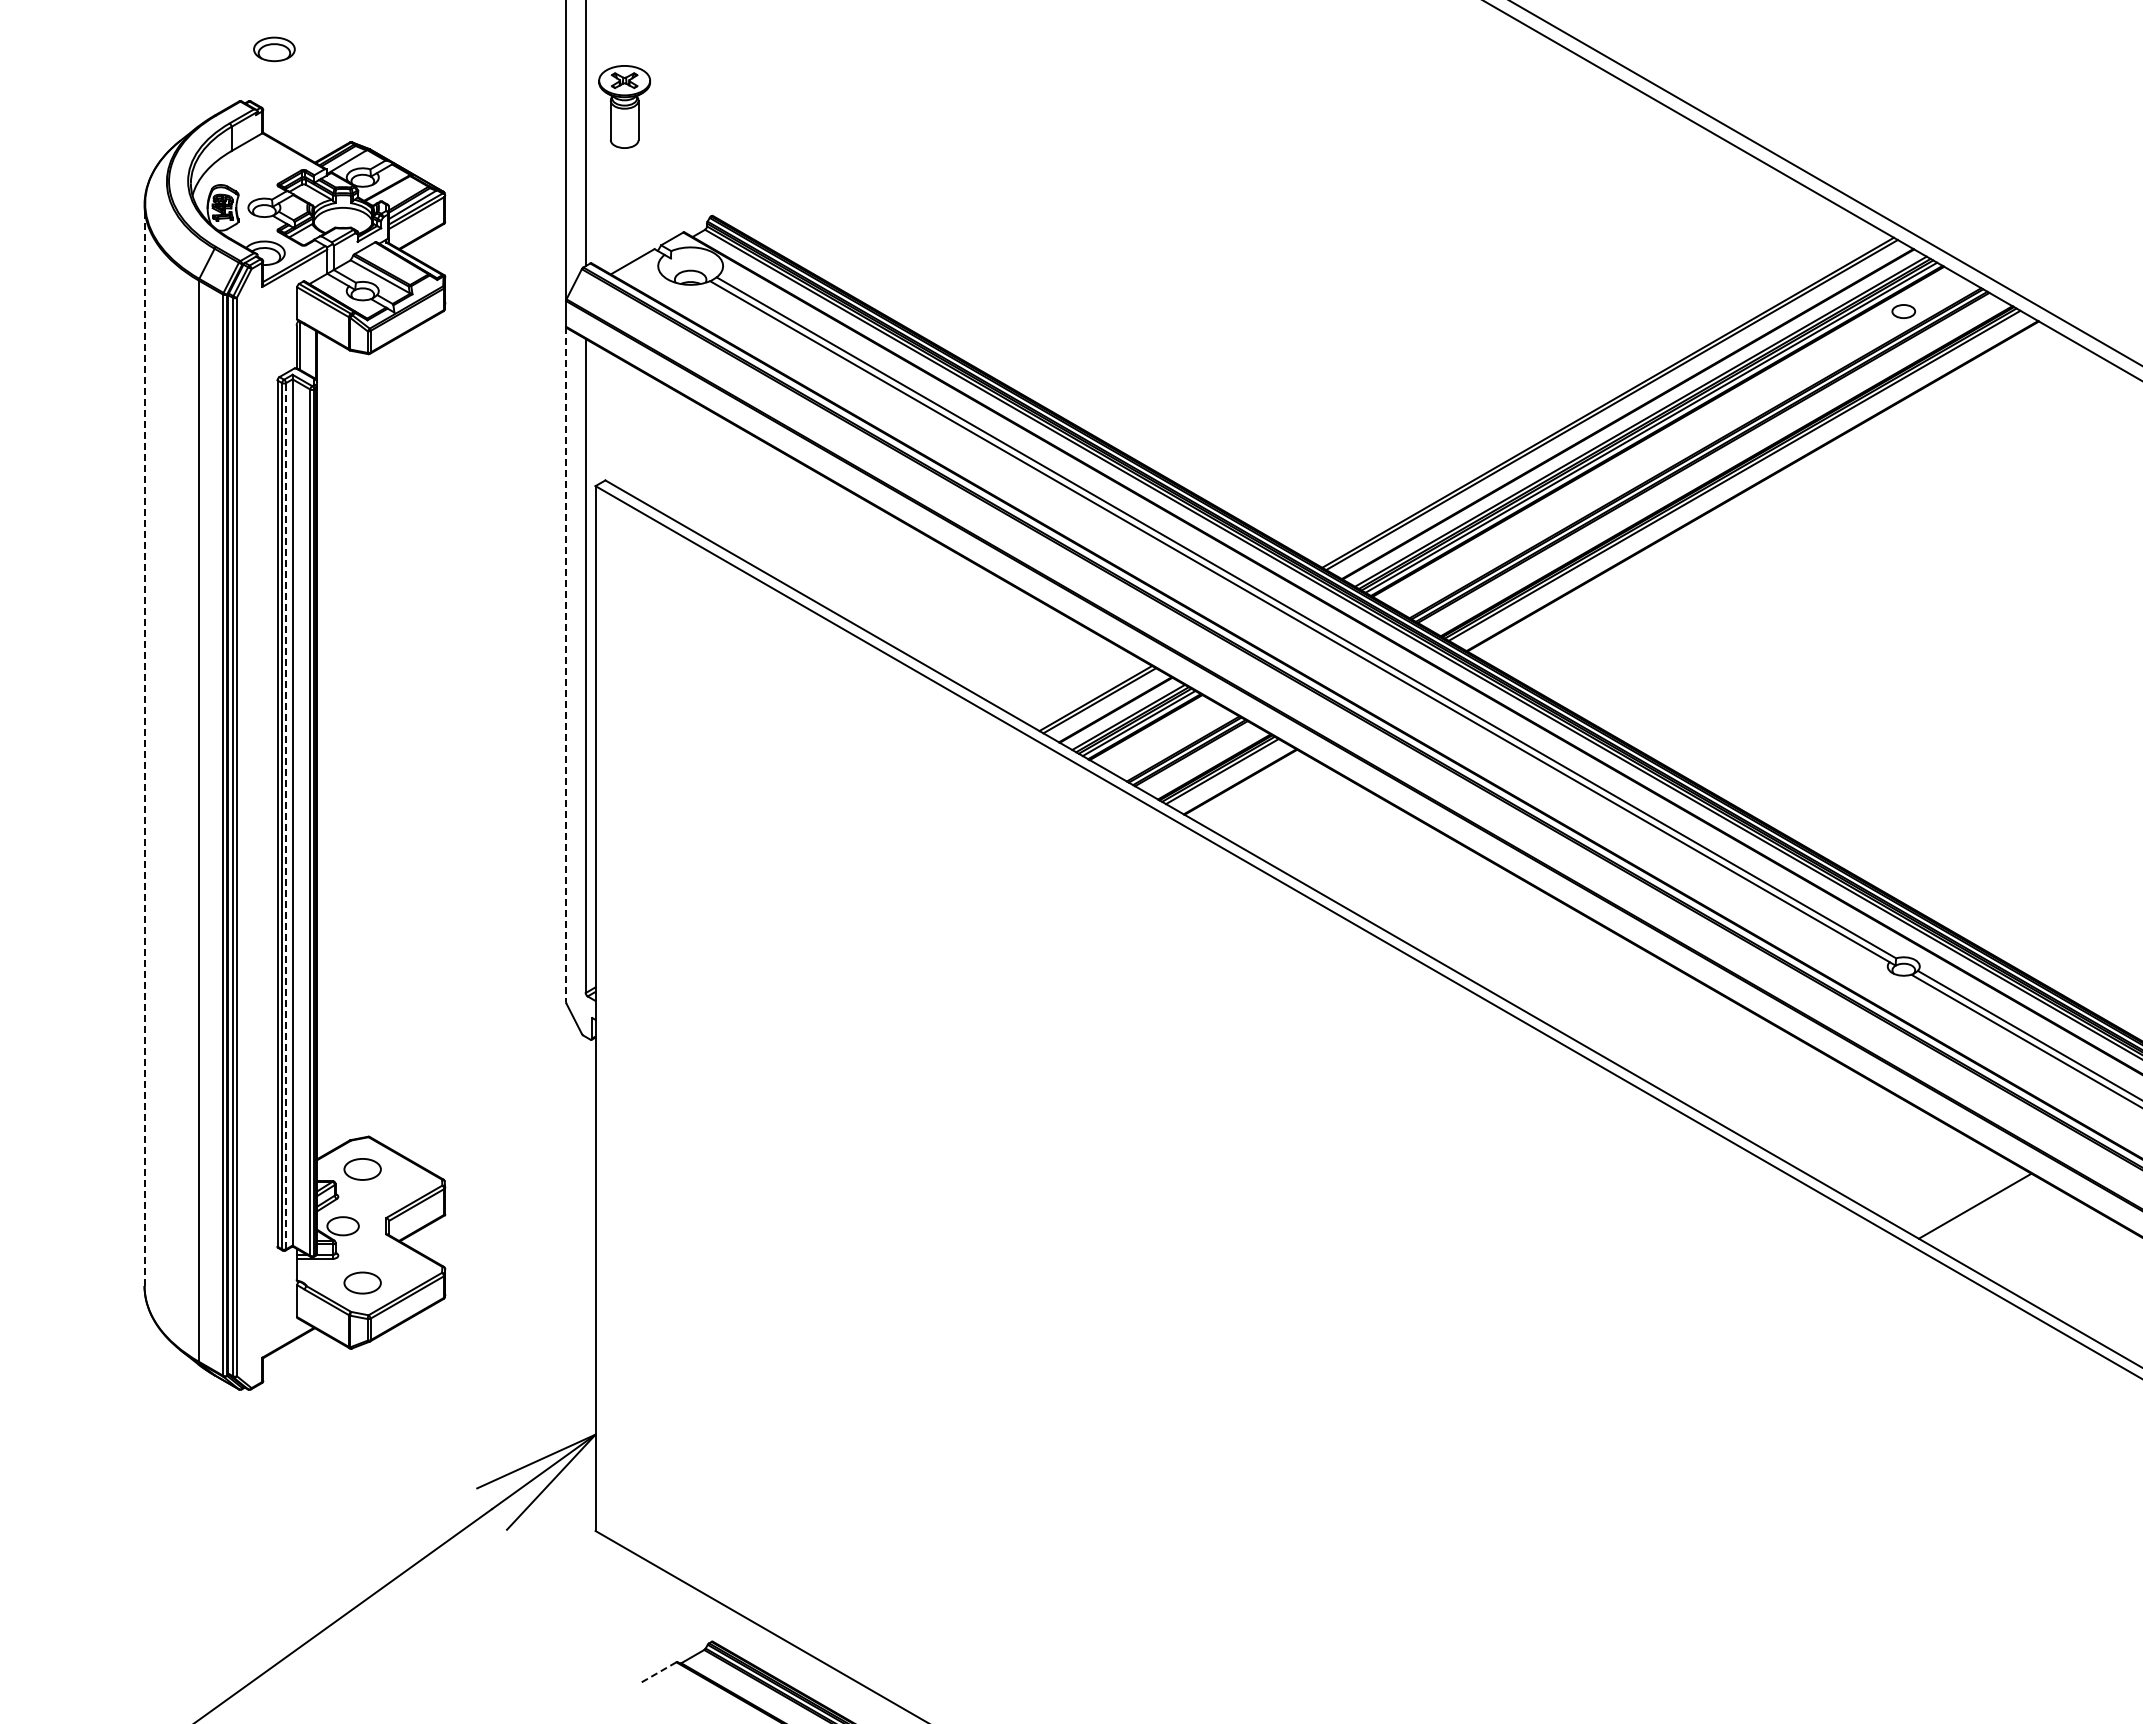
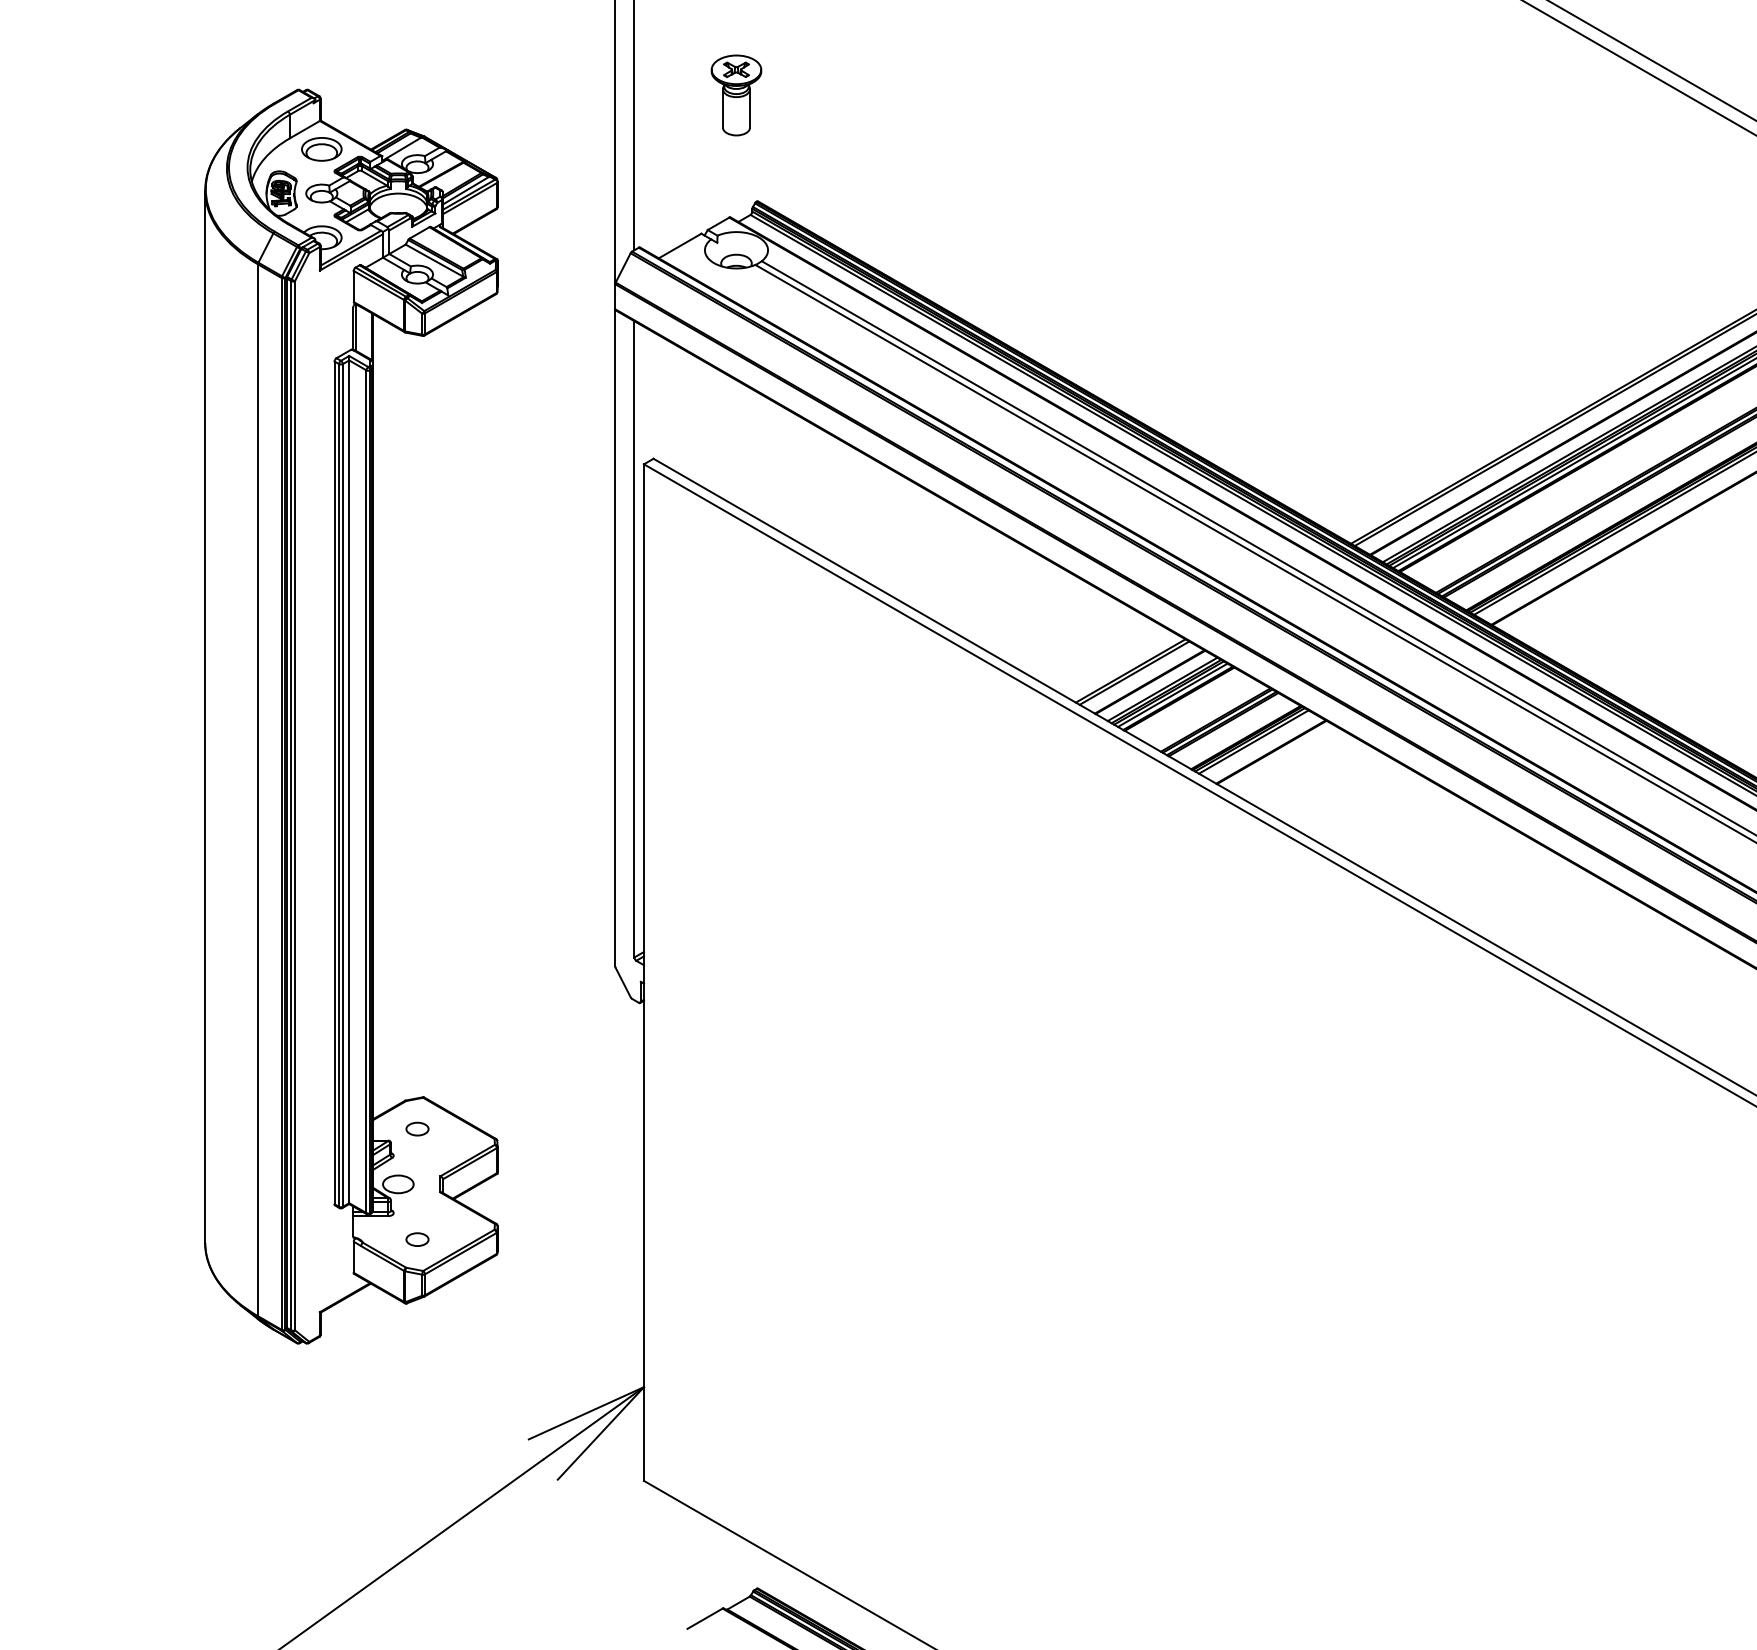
part: (274, 49) -> (321, 149), moved
part: (624, 106) -> (736, 94), moved
line: (566, 664) -> (615, 637), dashed -> solid
line: (144, 745) -> (205, 716), dashed -> solid
line: (286, 815) -> (343, 784), dashed -> solid
part: (362, 1169) -> (417, 1129), size x0.62
part: (362, 1282) -> (417, 1239), size x0.62
line: (658, 1672) -> (705, 1618), dashed -> solid

